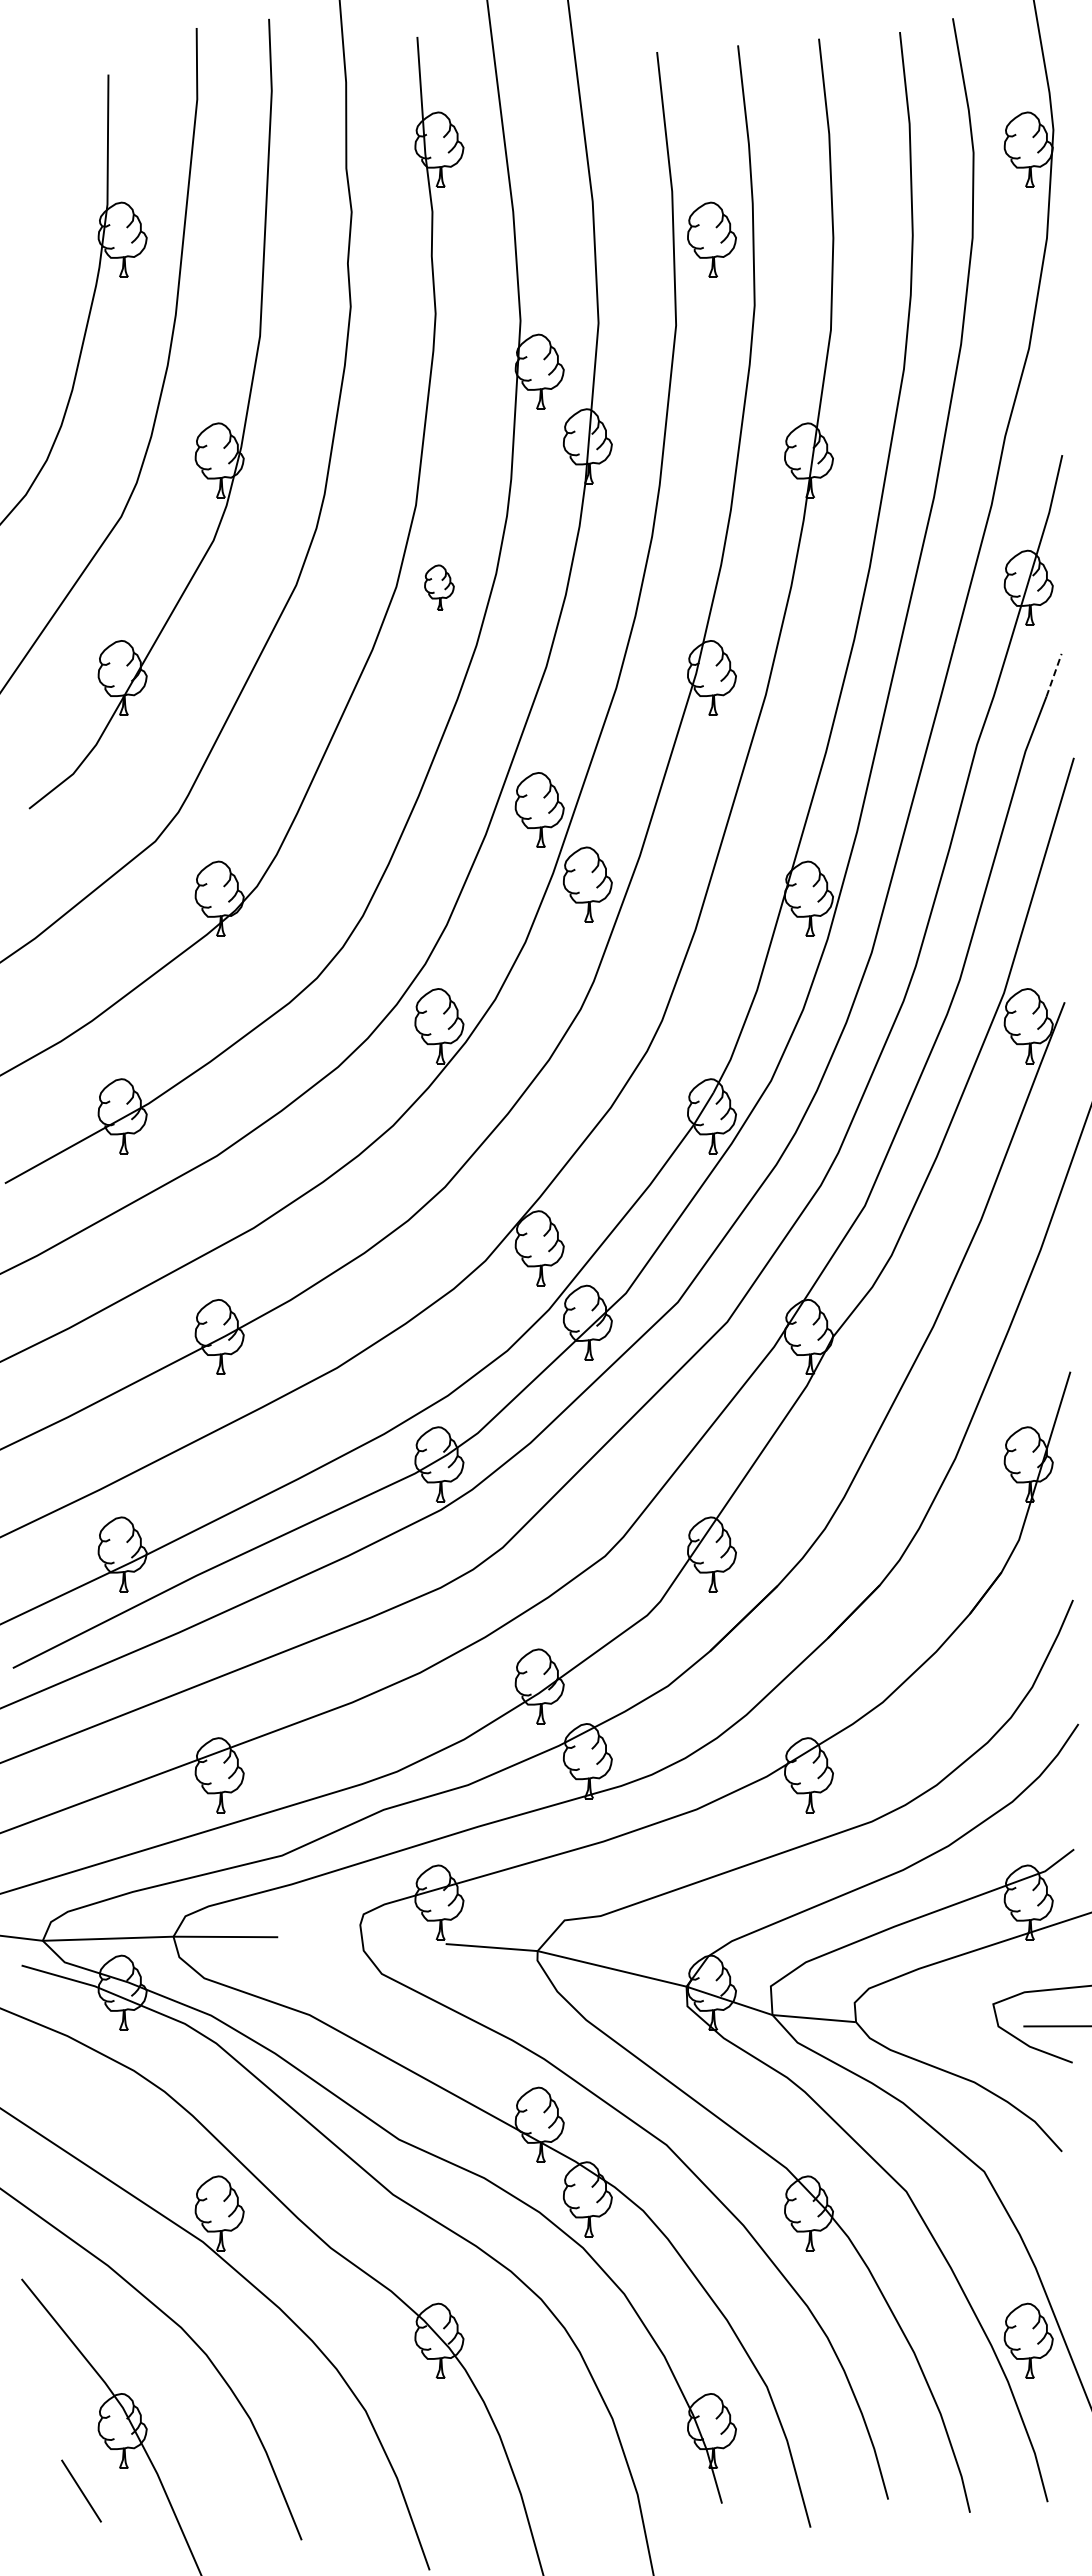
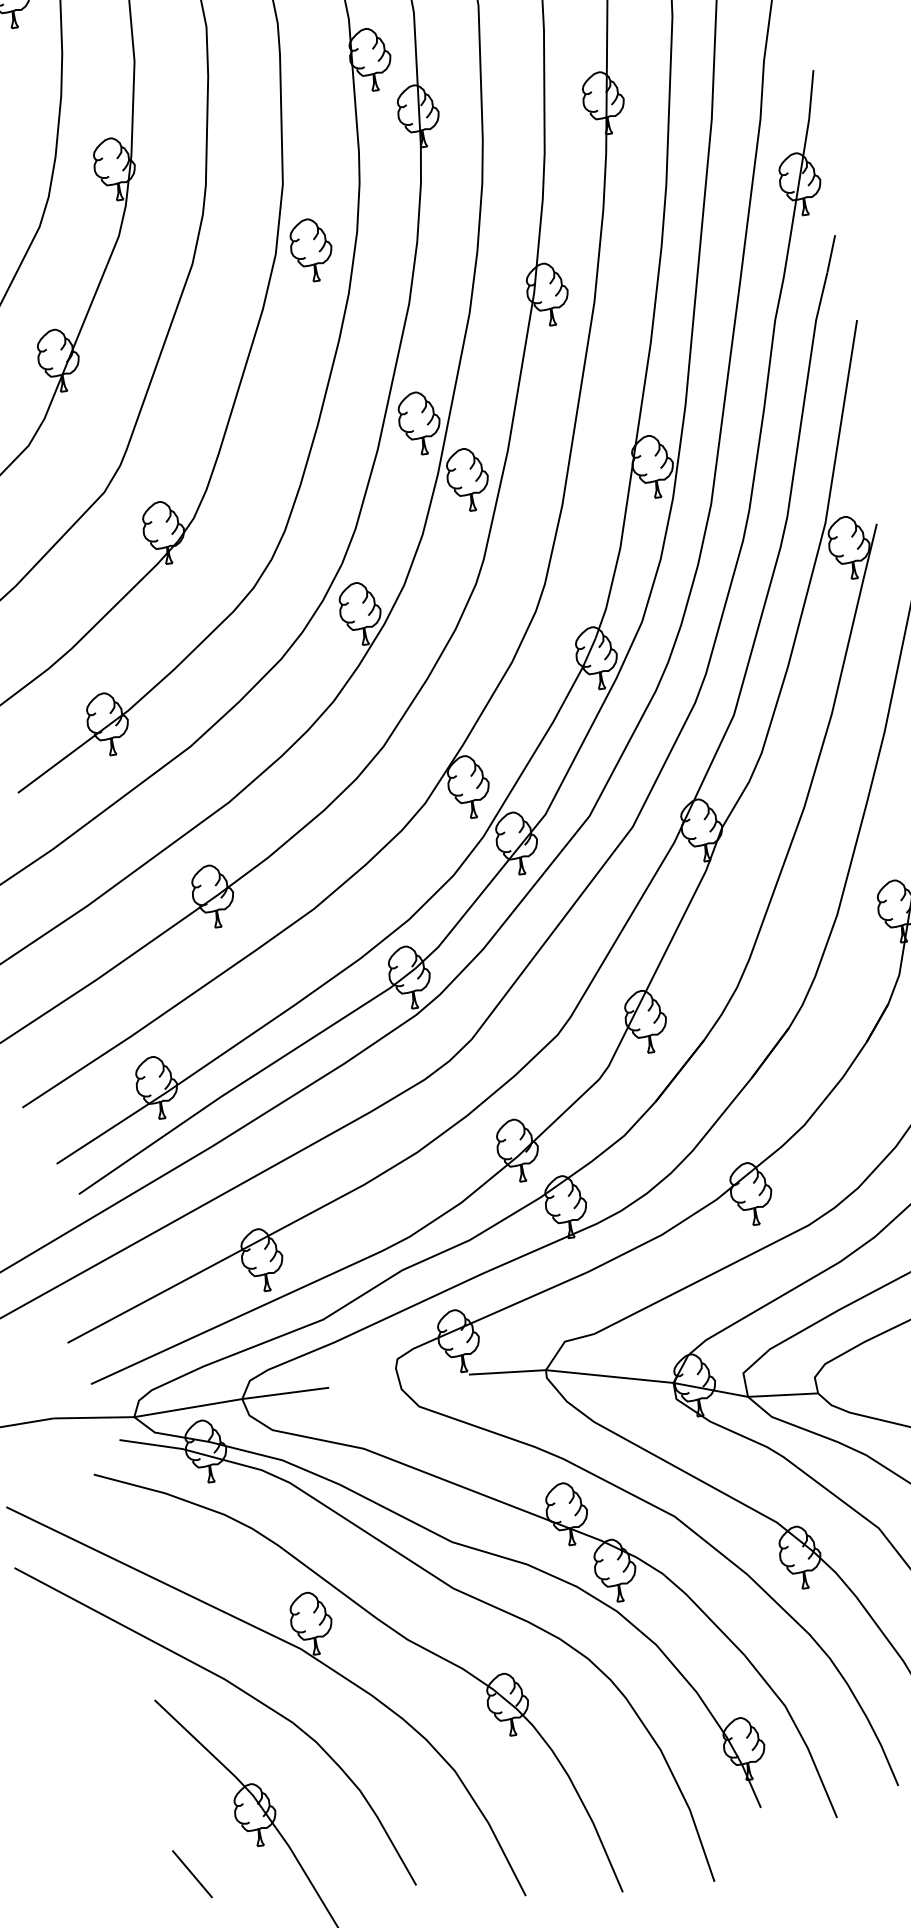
part: (439, 587) -> (311, 249), size x1.67
line: (1054, 675) -> (831, 253), dashed -> solid
line: (81, 2490) -> (192, 1873), moved

